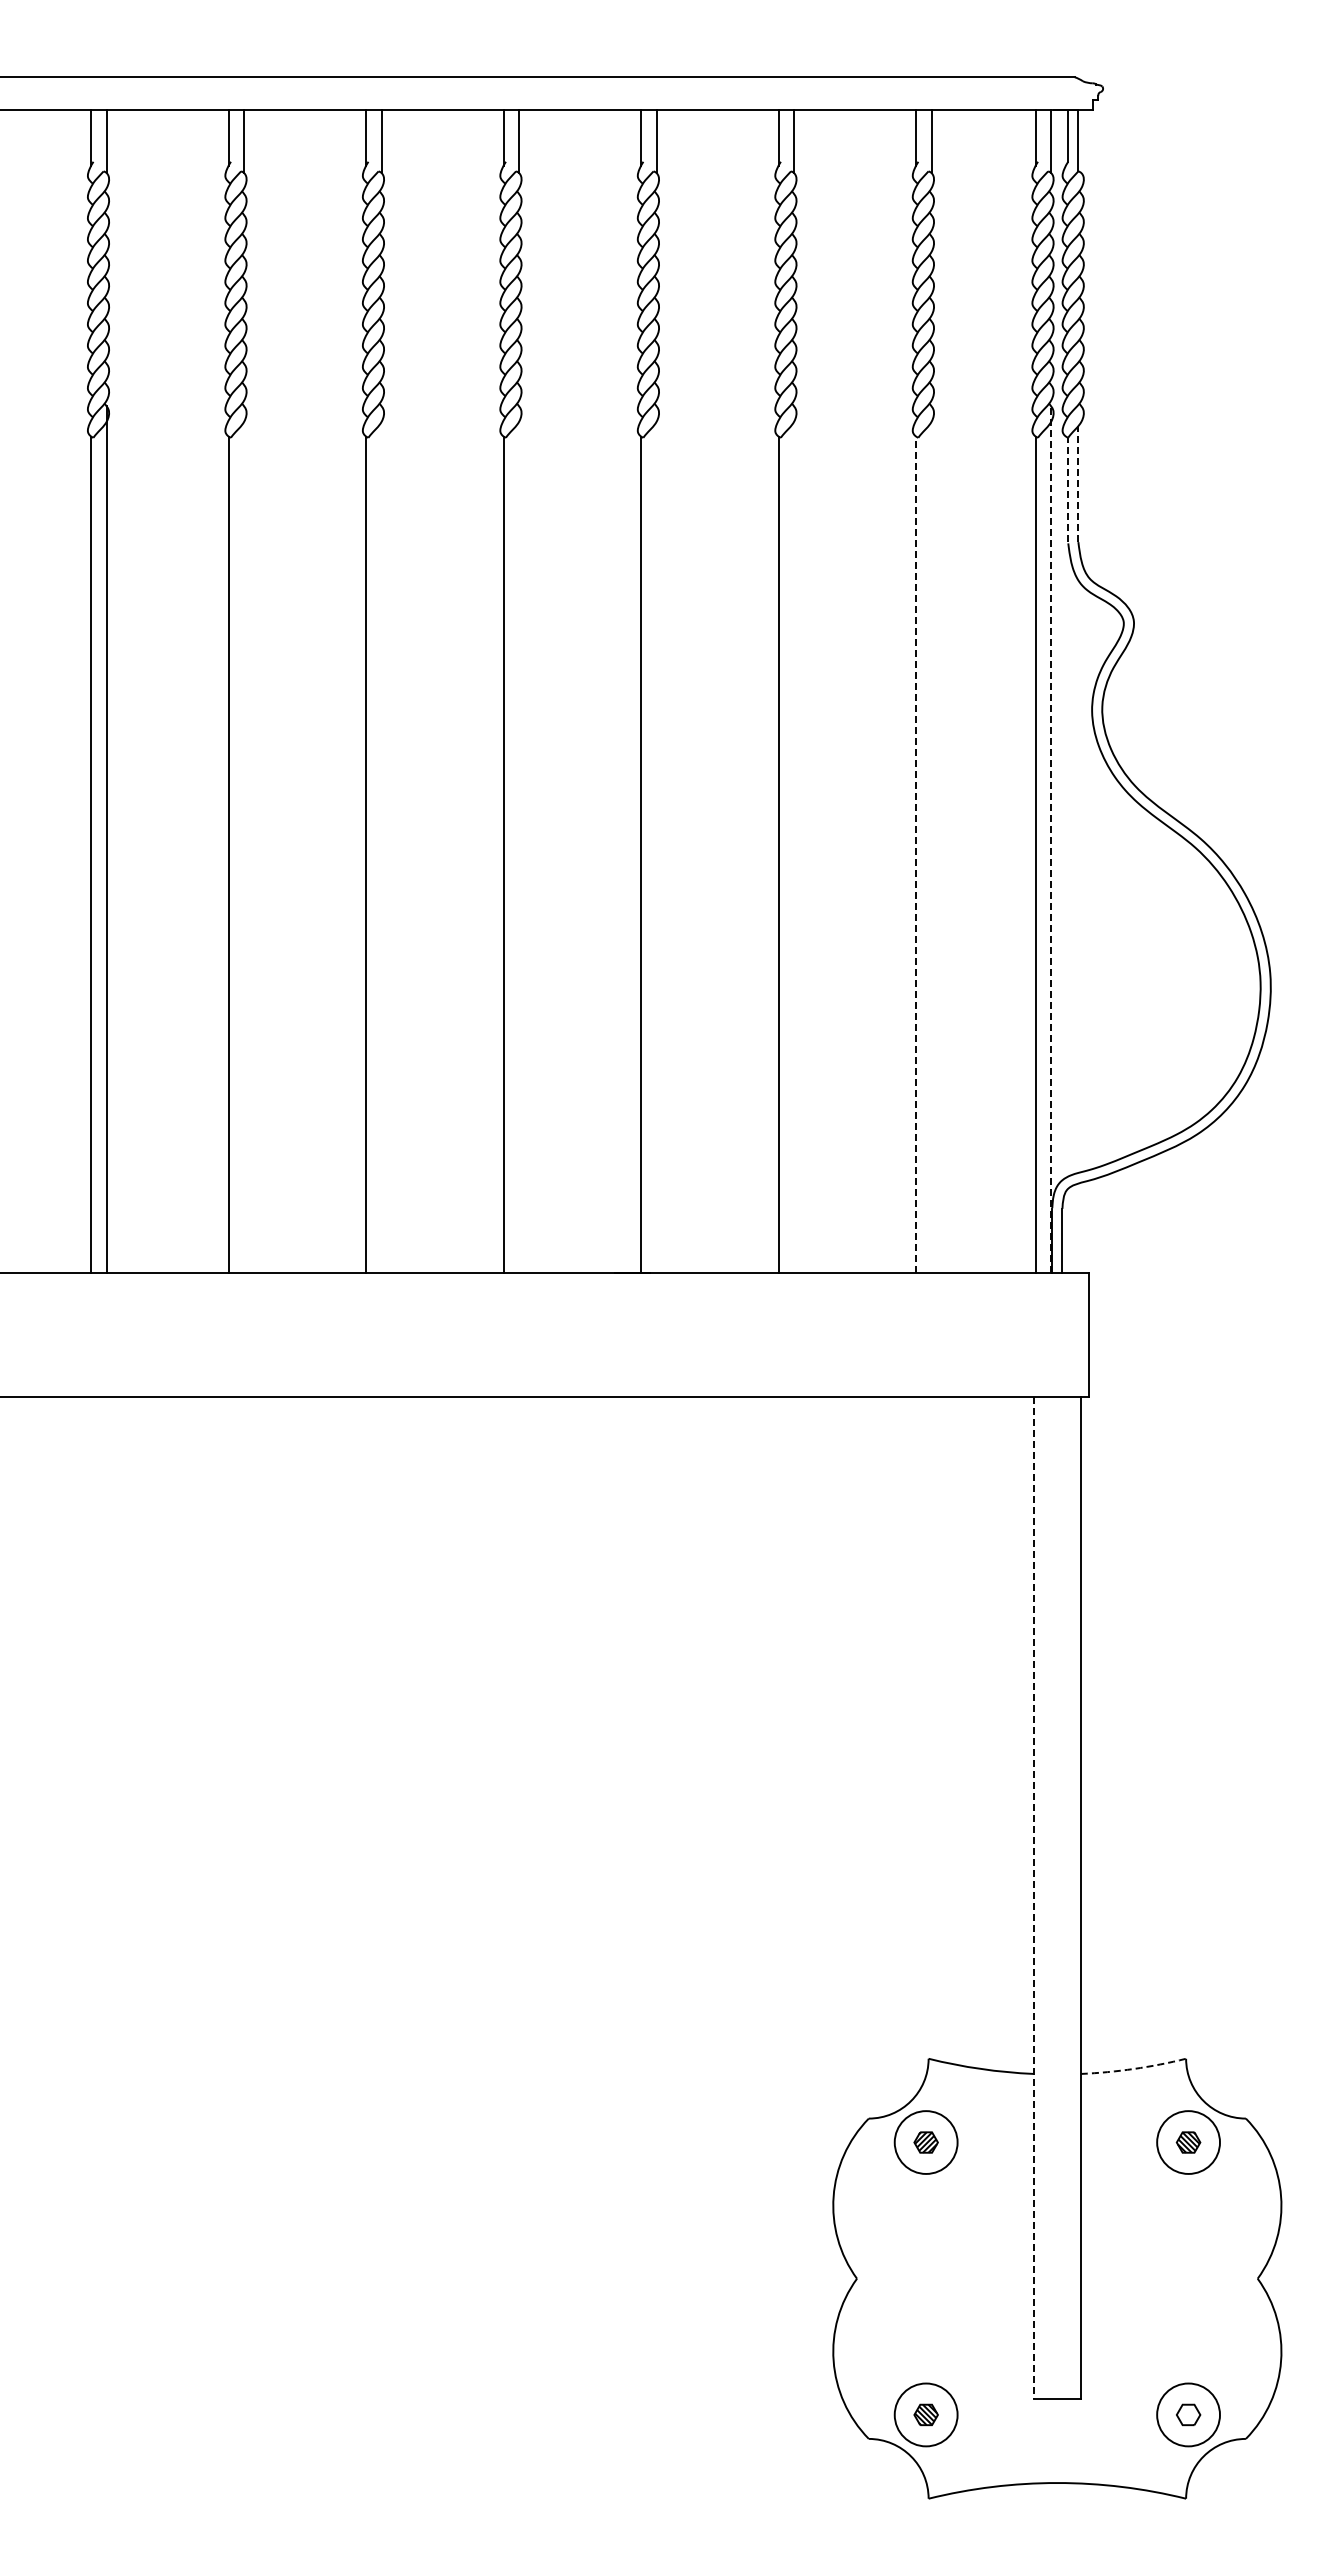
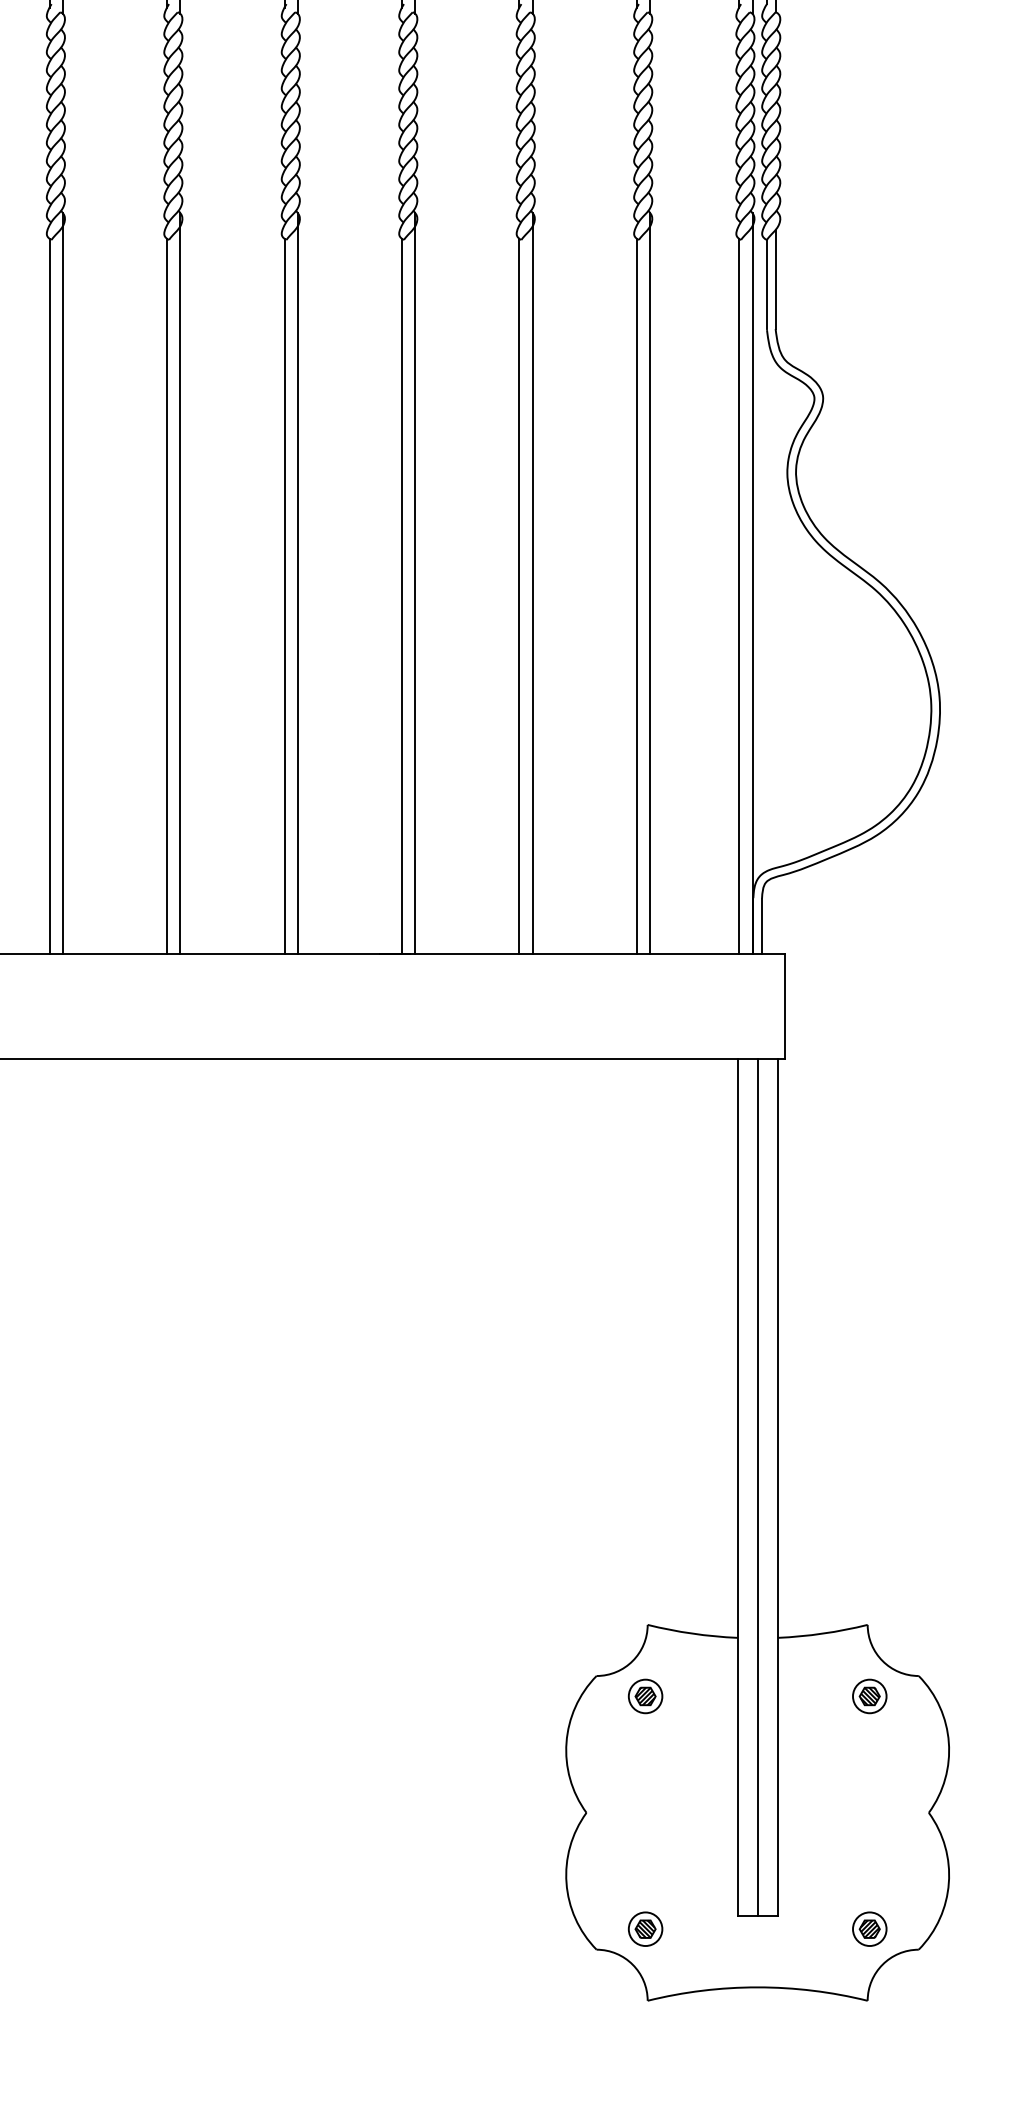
line: (1078, 484) -> (775, 279), dashed -> solid
line: (1068, 489) -> (767, 284), dashed -> solid
line: (244, 839) -> (63, 583), added
line: (381, 839) -> (180, 583), added
line: (519, 839) -> (298, 583), added
line: (656, 839) -> (415, 583), added
line: (794, 839) -> (533, 583), added
line: (931, 839) -> (650, 583), added
line: (1051, 839) -> (752, 583), dashed -> solid
line: (915, 854) -> (636, 595), dashed -> solid
line: (1057, 1897) -> (757, 1487), added
line: (1033, 1898) -> (737, 1487), dashed -> solid
arc: (1133, 2068) -> (822, 1633), dashed -> solid
circle: (925, 2142) -> (645, 1696), size x0.62
circle: (1188, 2142) -> (869, 1696), size x0.62
circle: (925, 2414) -> (645, 1928), size x0.62
circle: (1188, 2414) -> (869, 1928), size x0.62
hatch: (1188, 2414) -> (869, 1928), added

